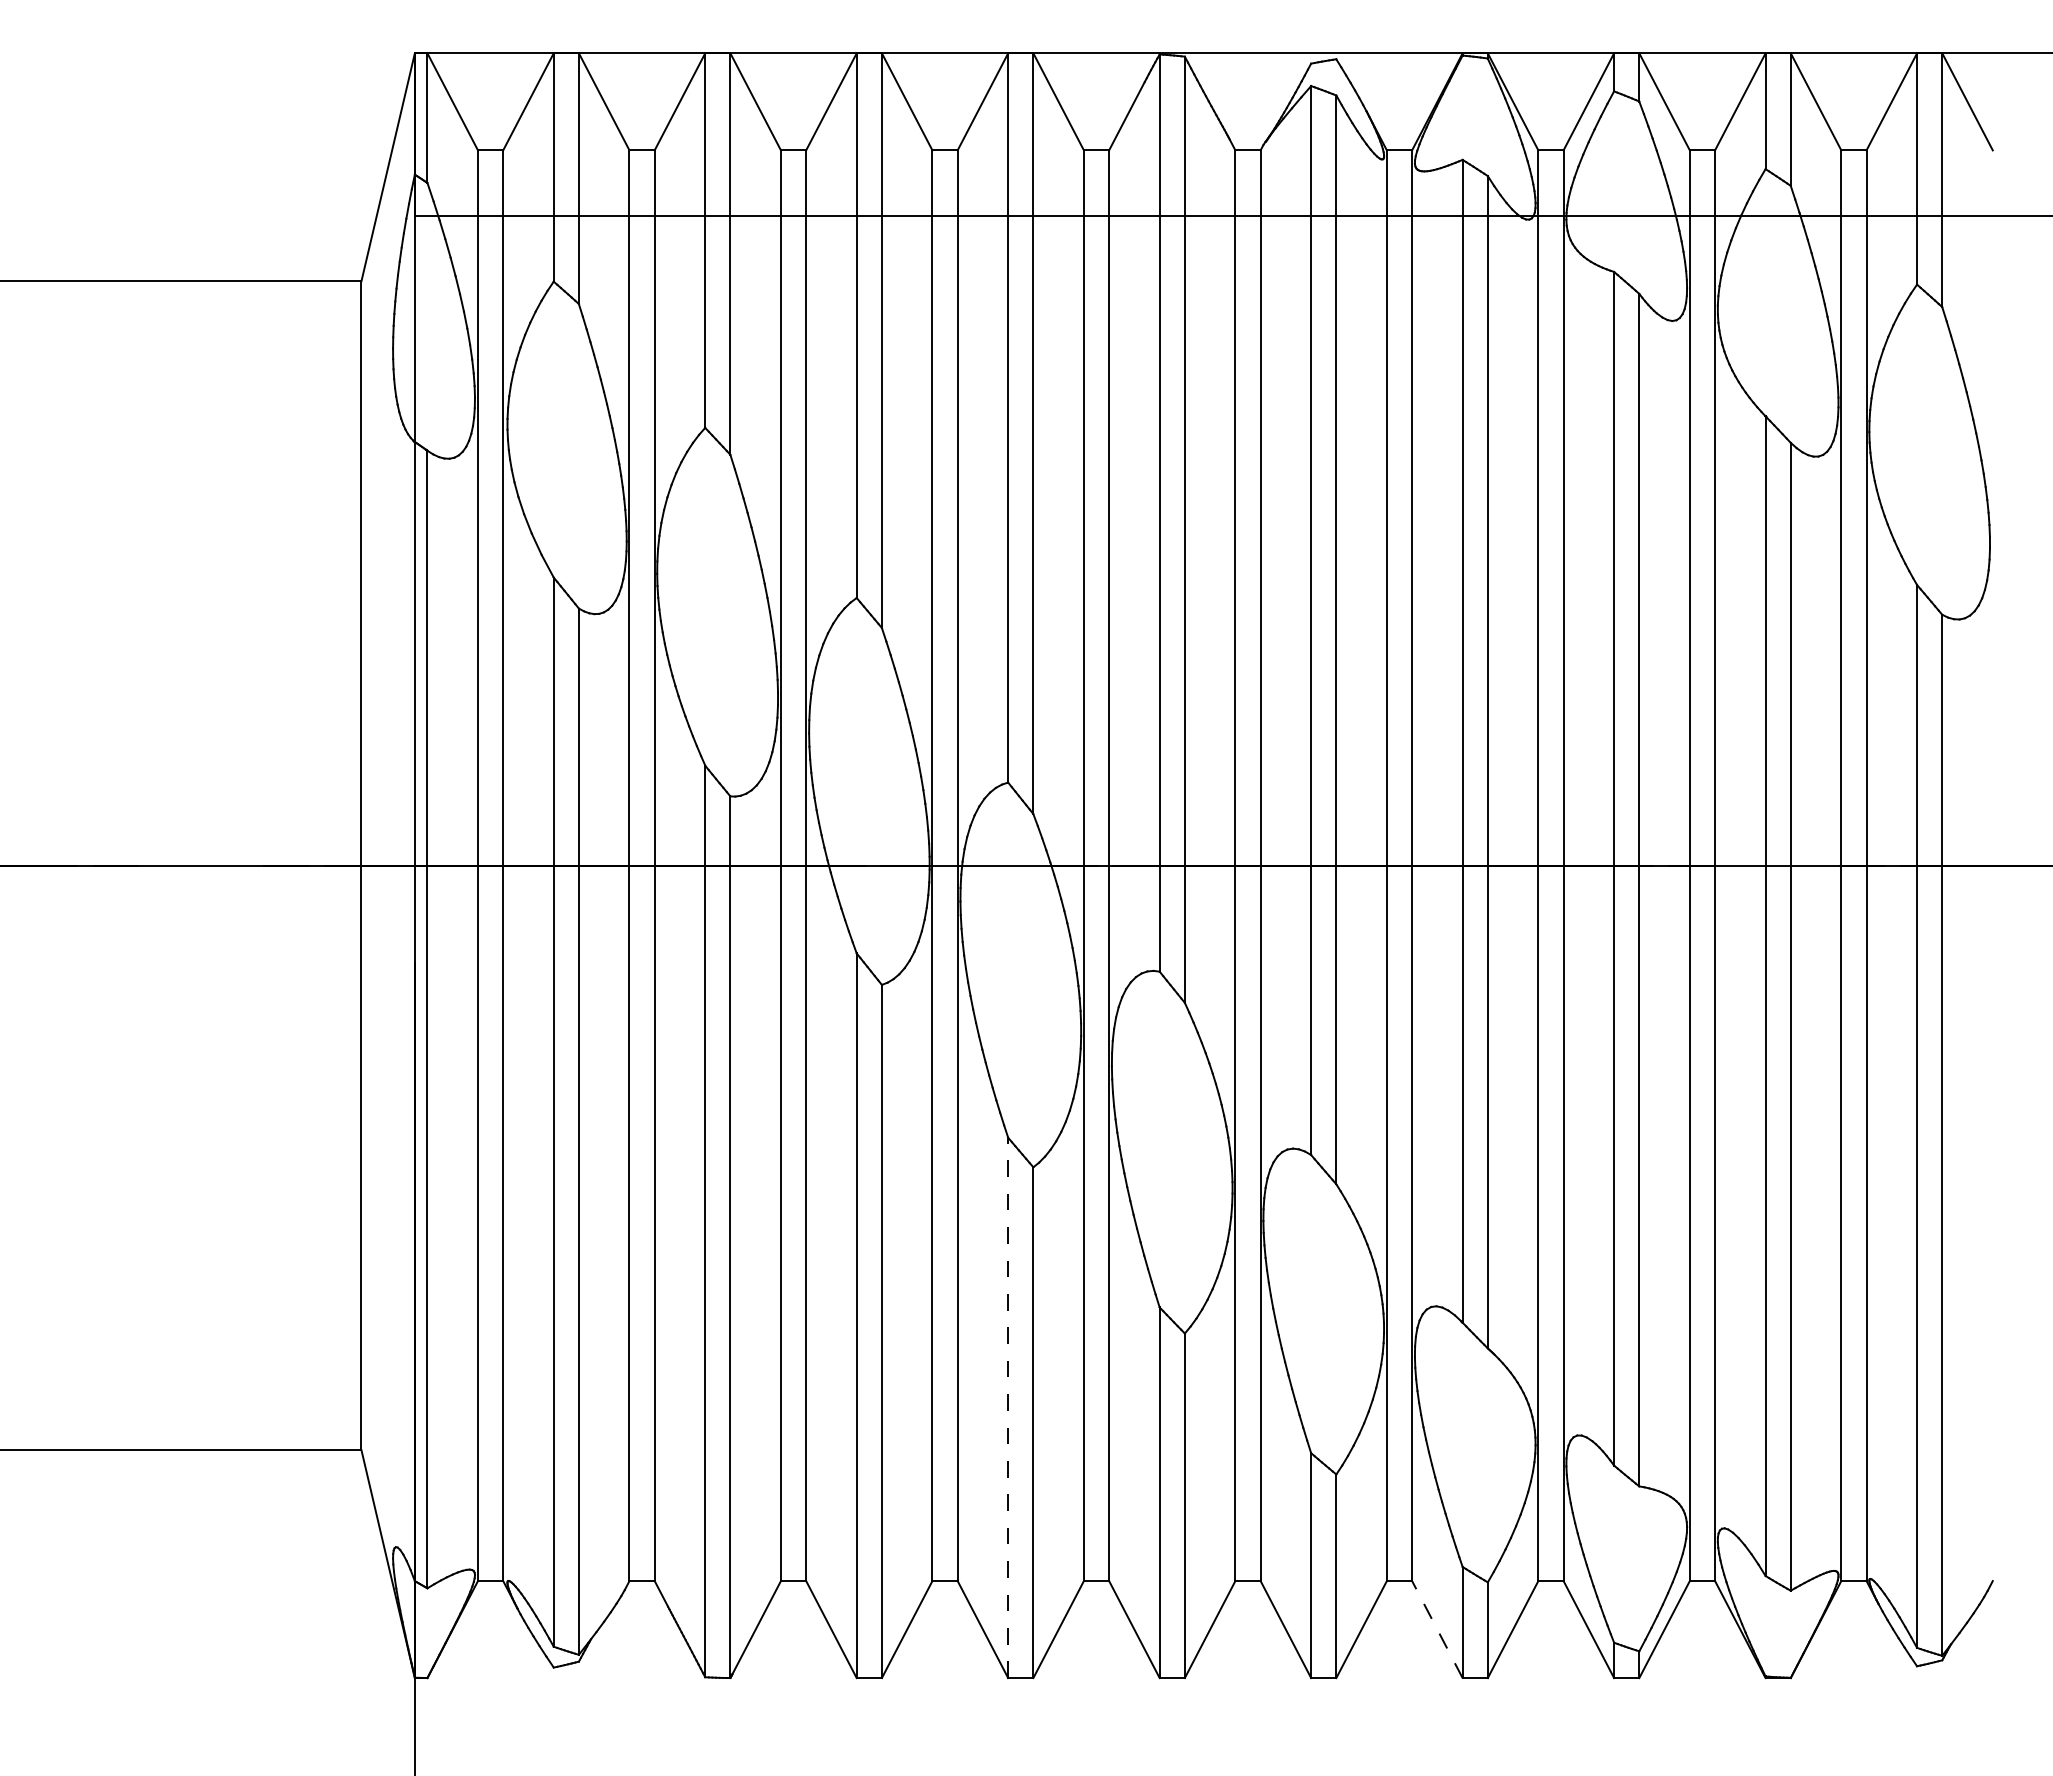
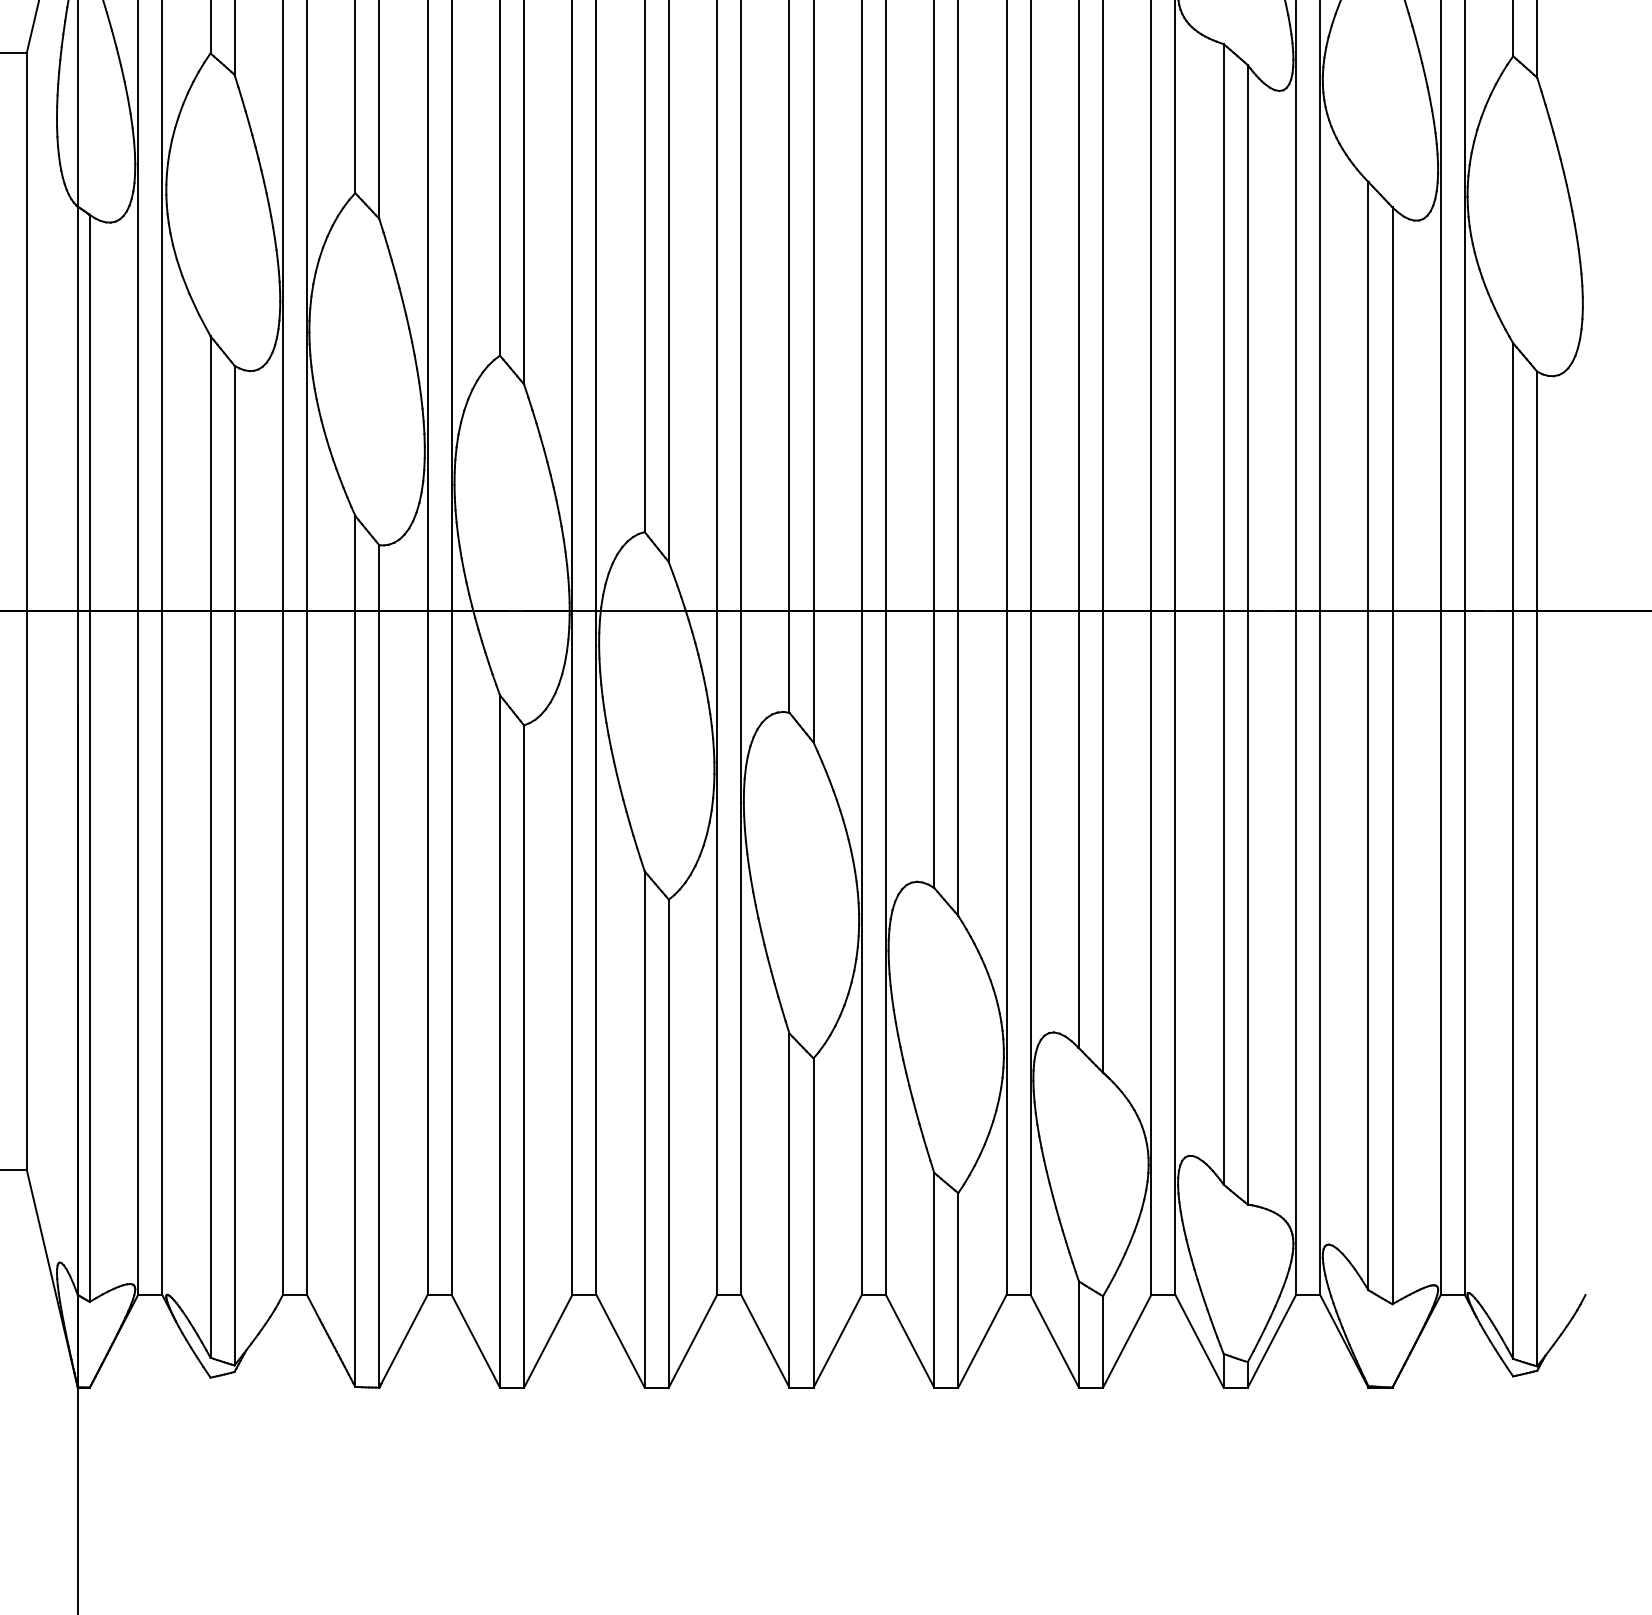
line: (1008, 1407) -> (645, 1129), dashed -> solid
line: (1437, 1629) -> (1054, 1341), dashed -> solid

